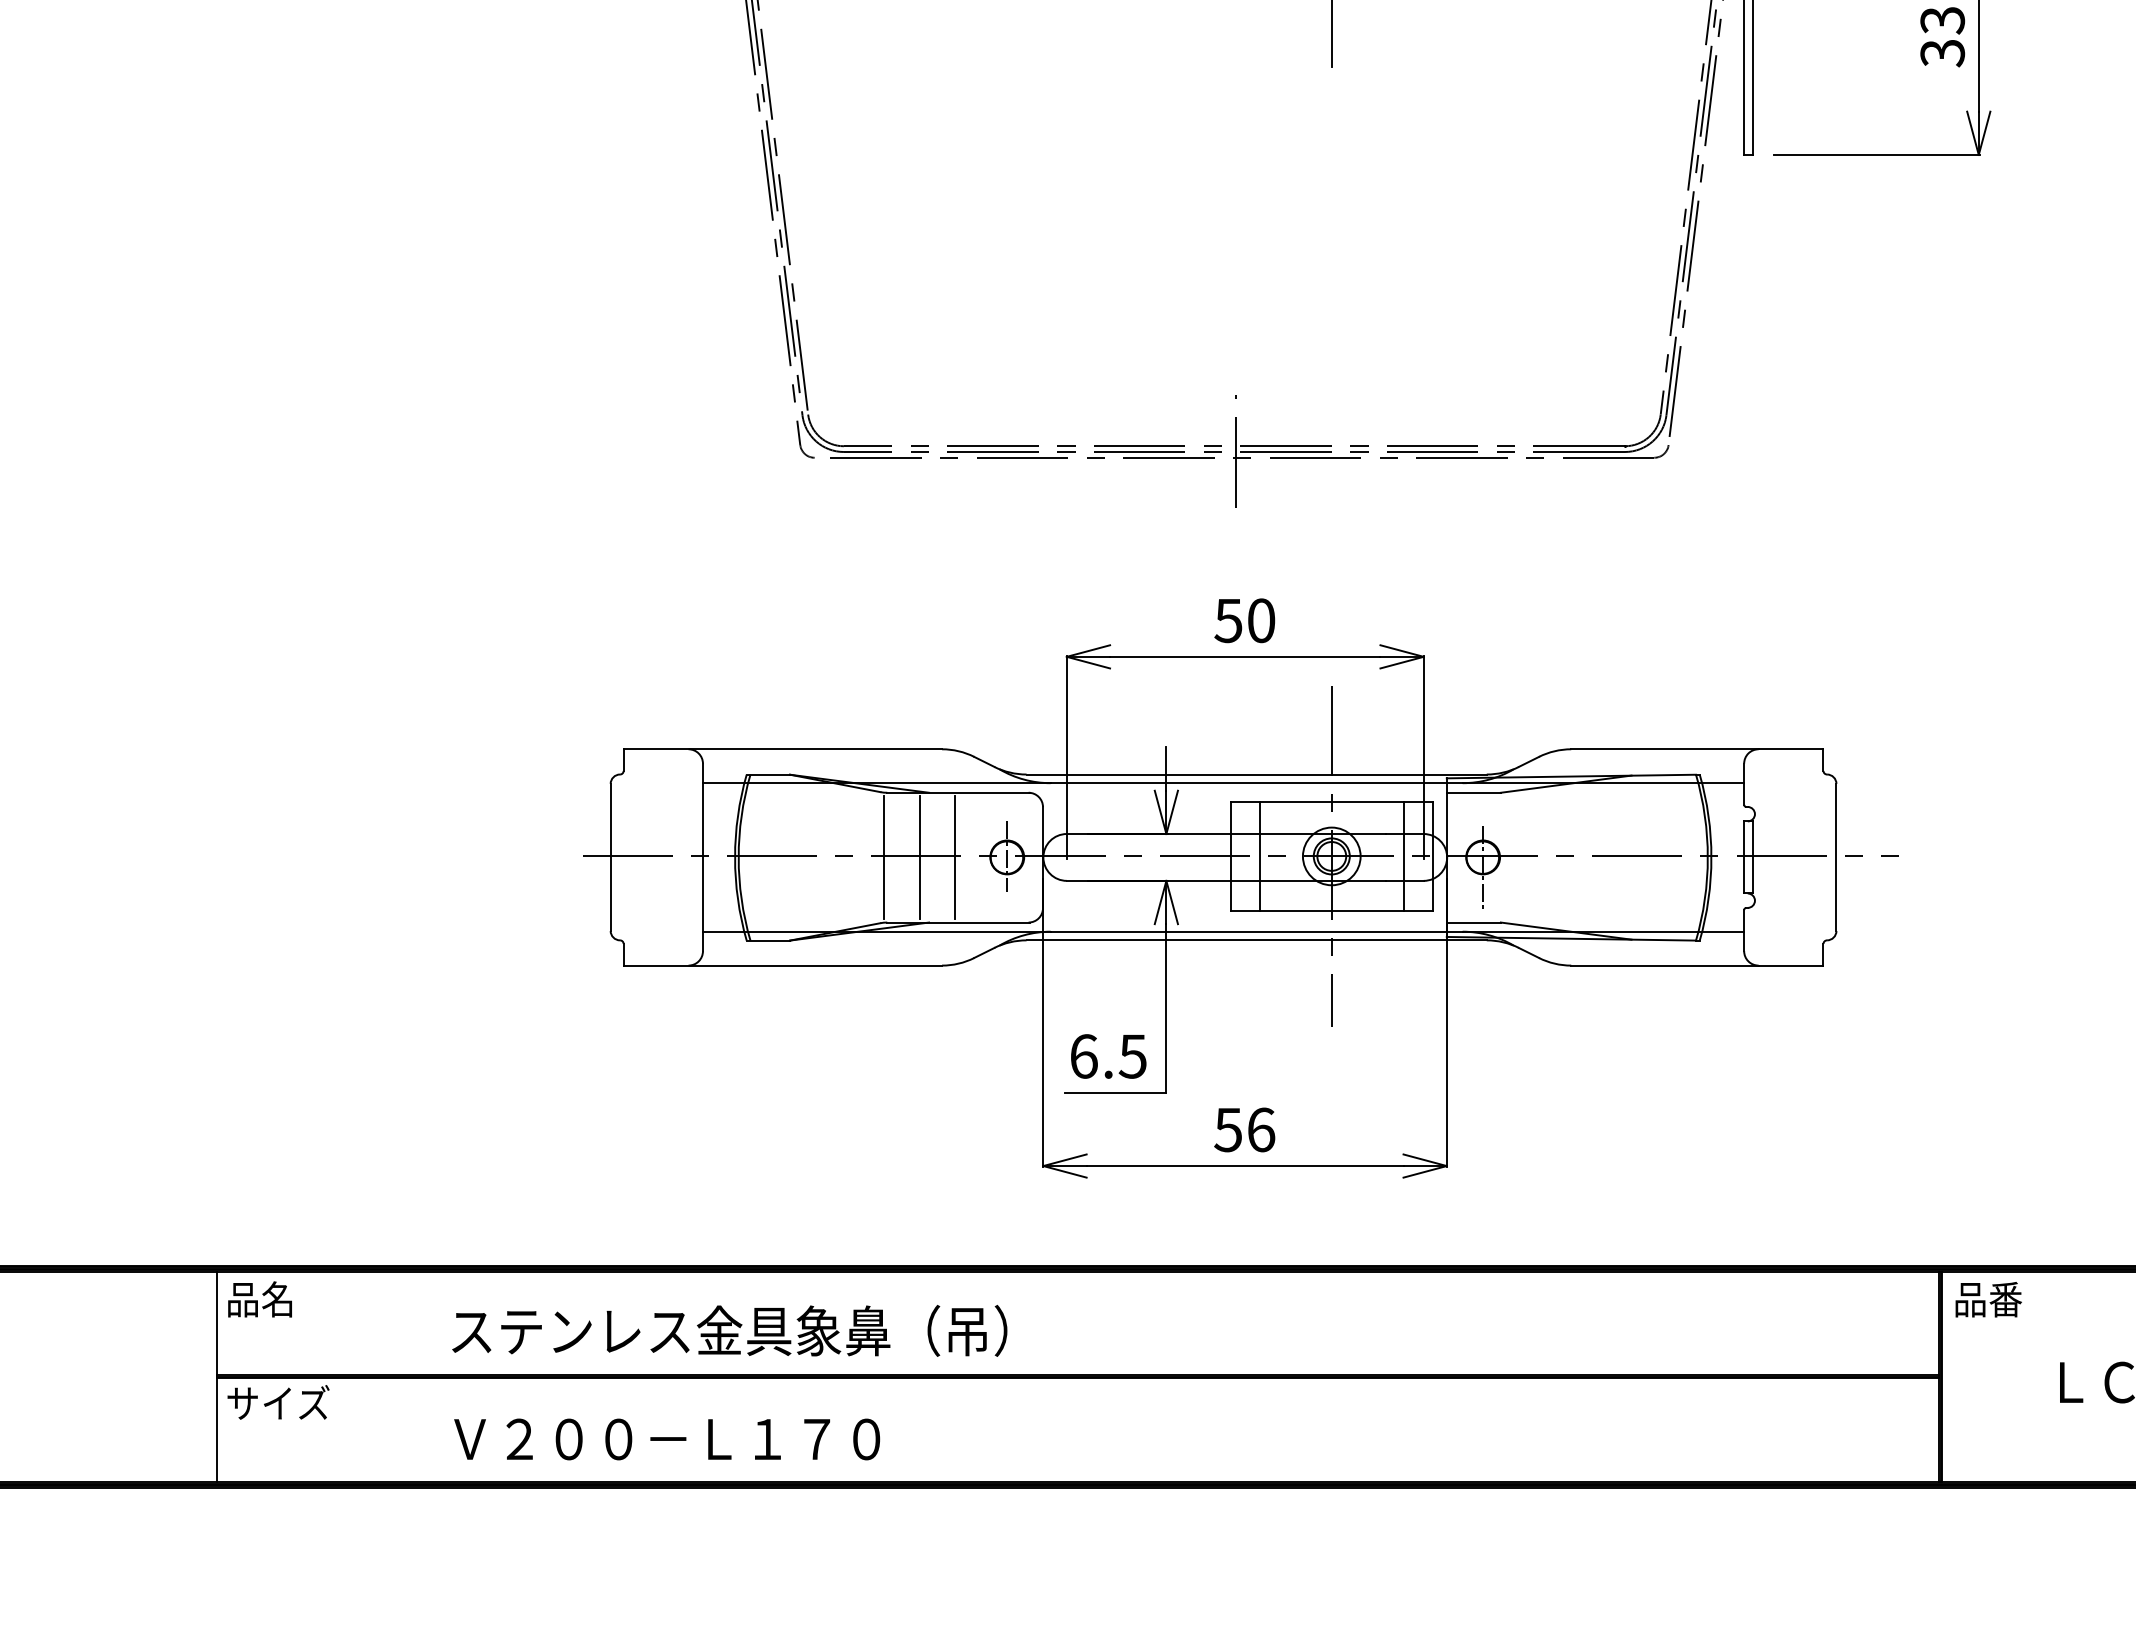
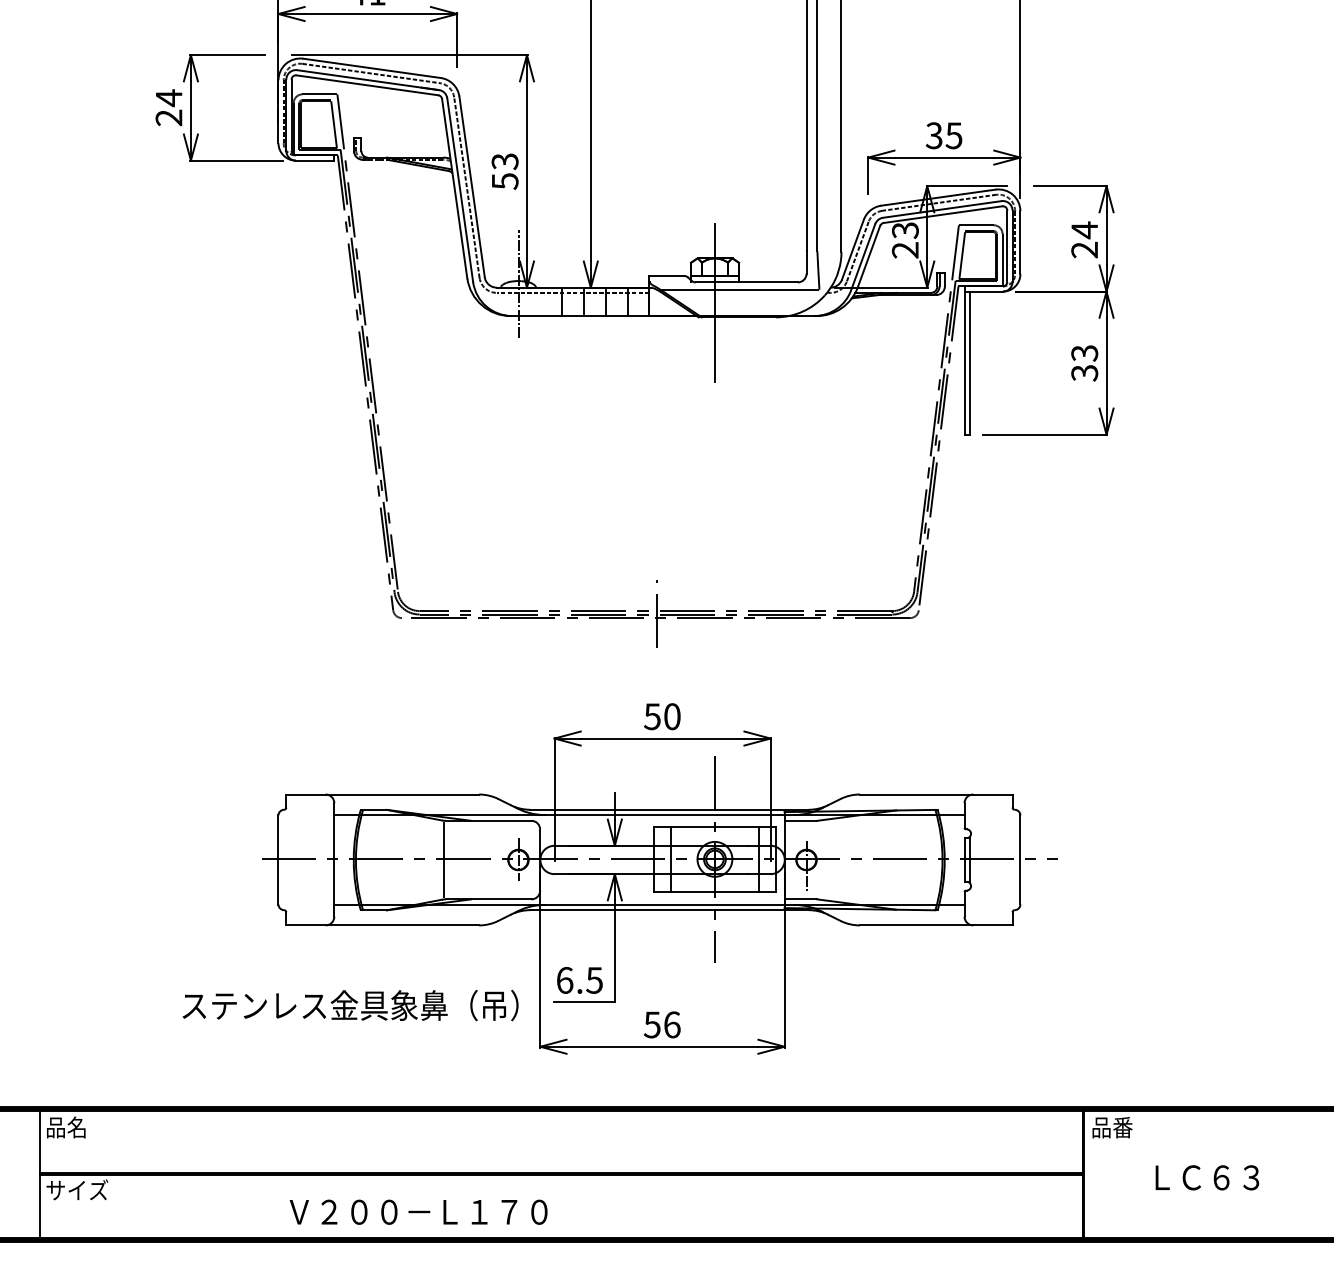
line: (919, 858) -> (465, 860), removed
line: (954, 858) -> (486, 860), removed
text: (729, 1330) -> (350, 1005), moved
text: (666, 1438) -> (418, 1211), moved

